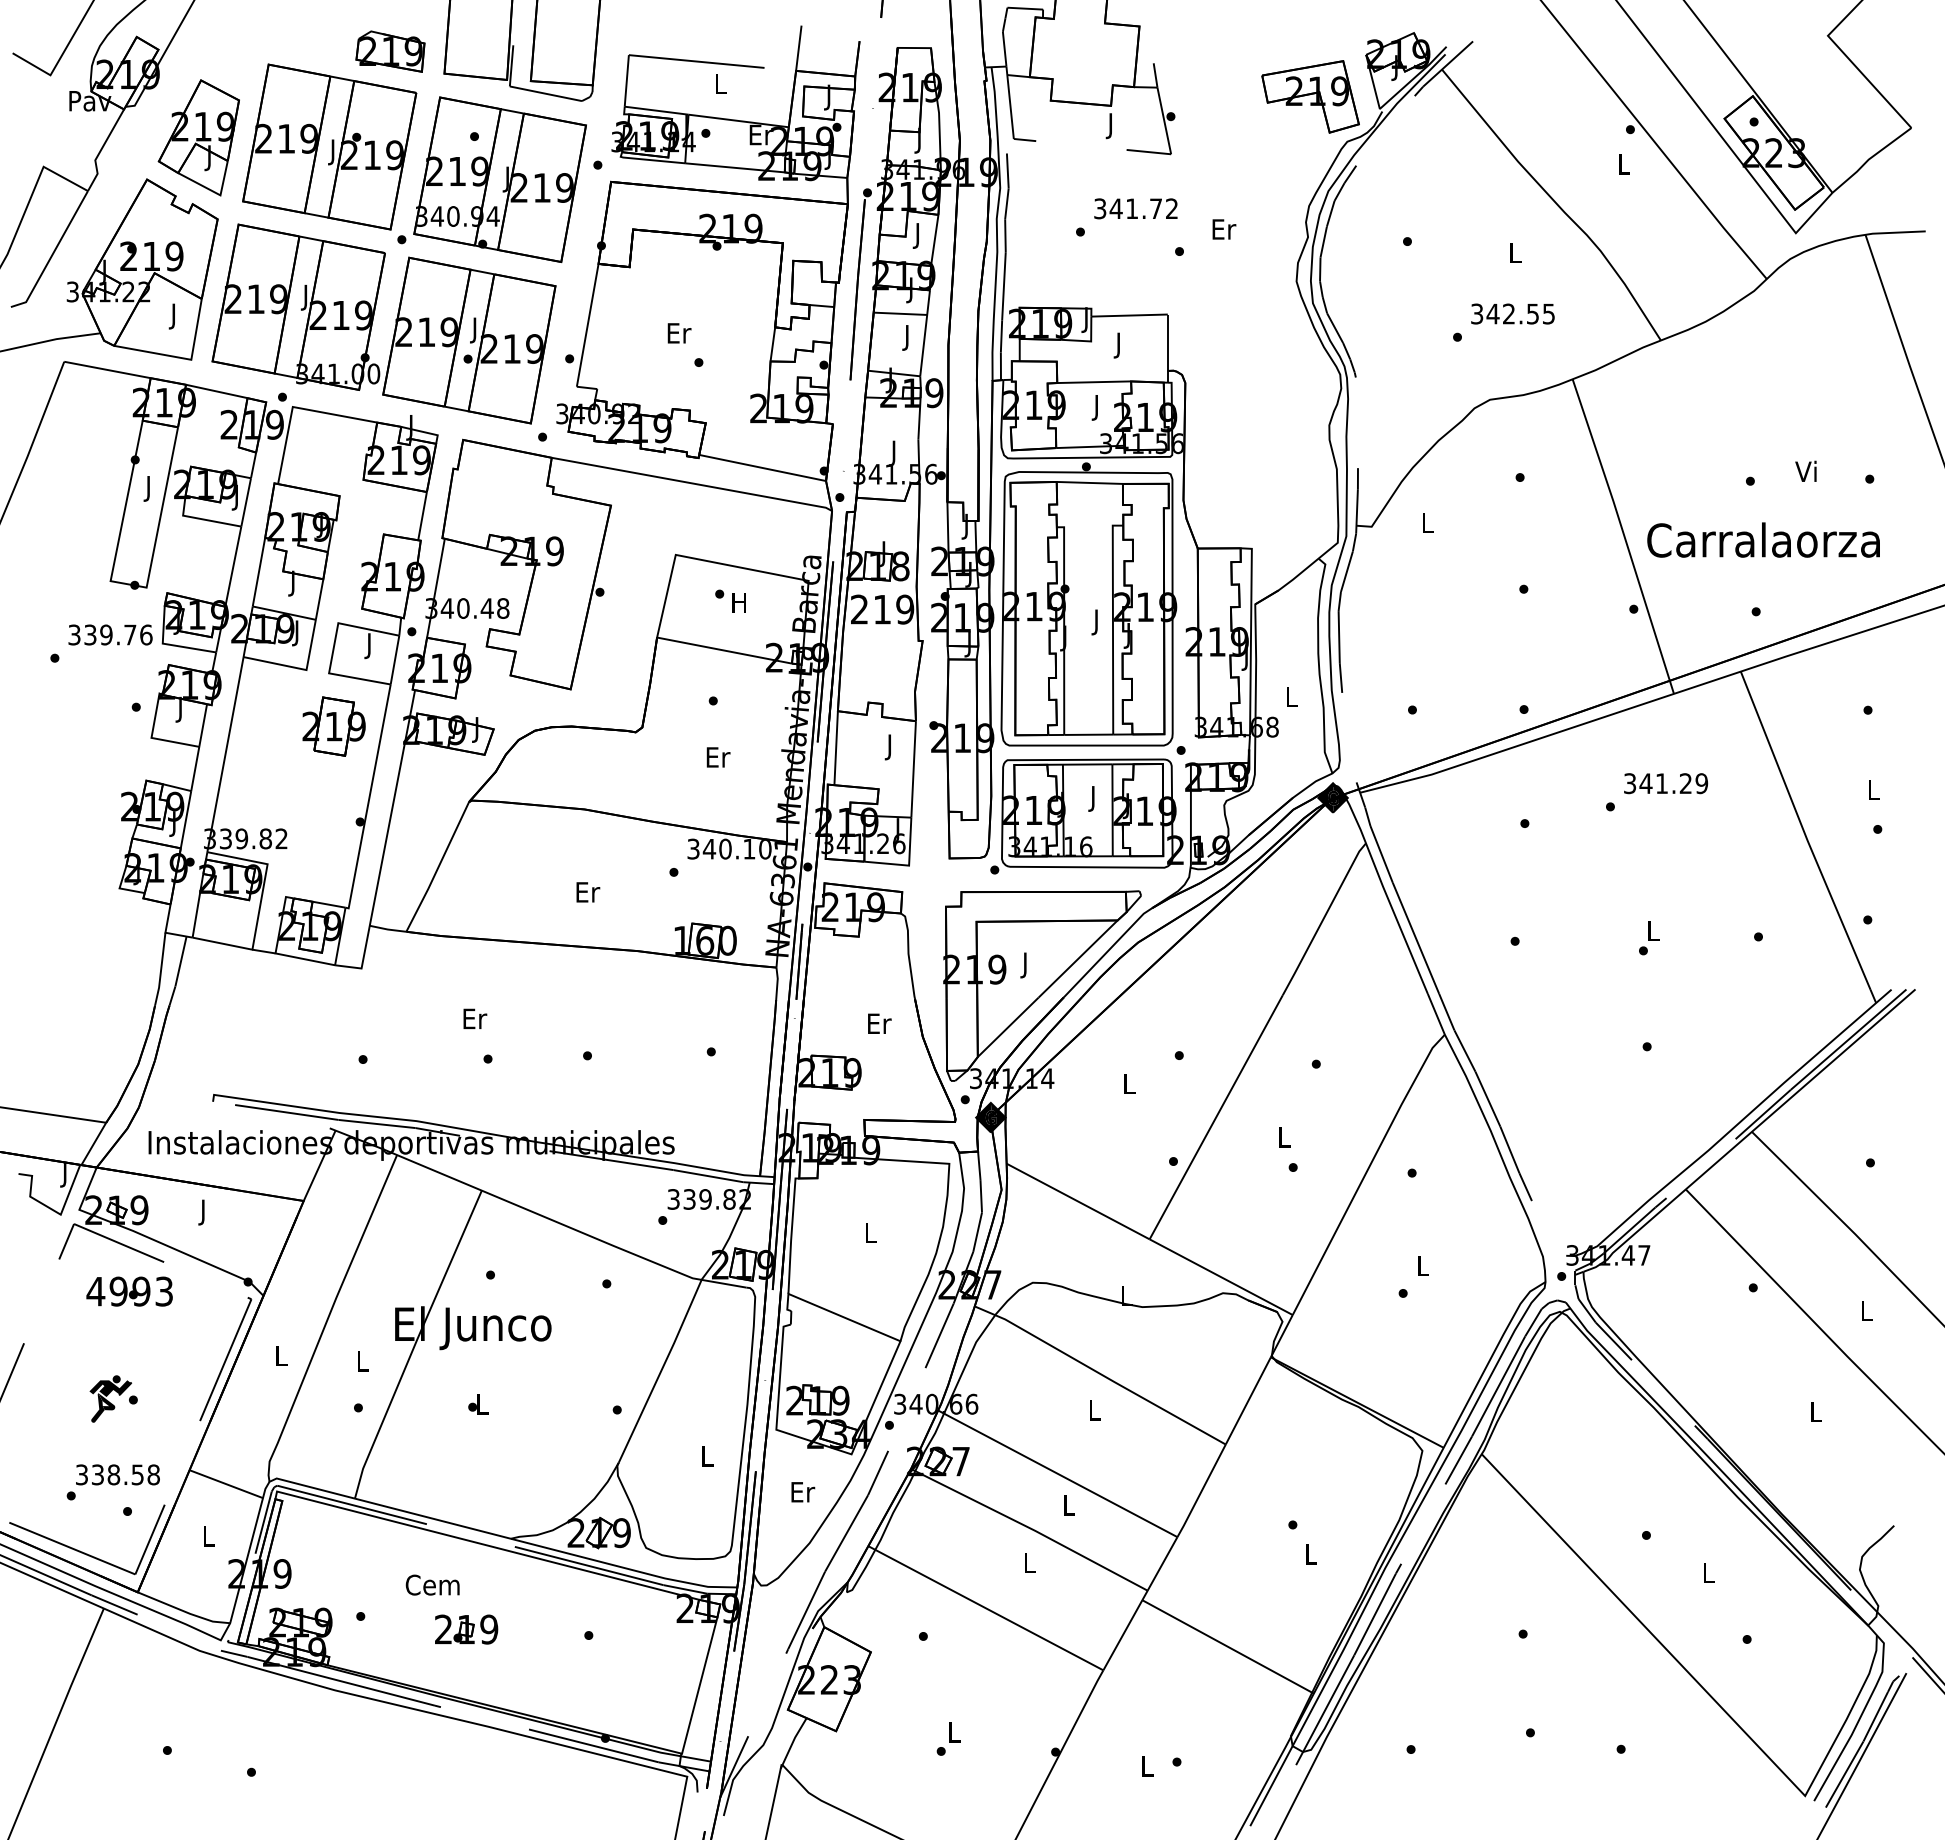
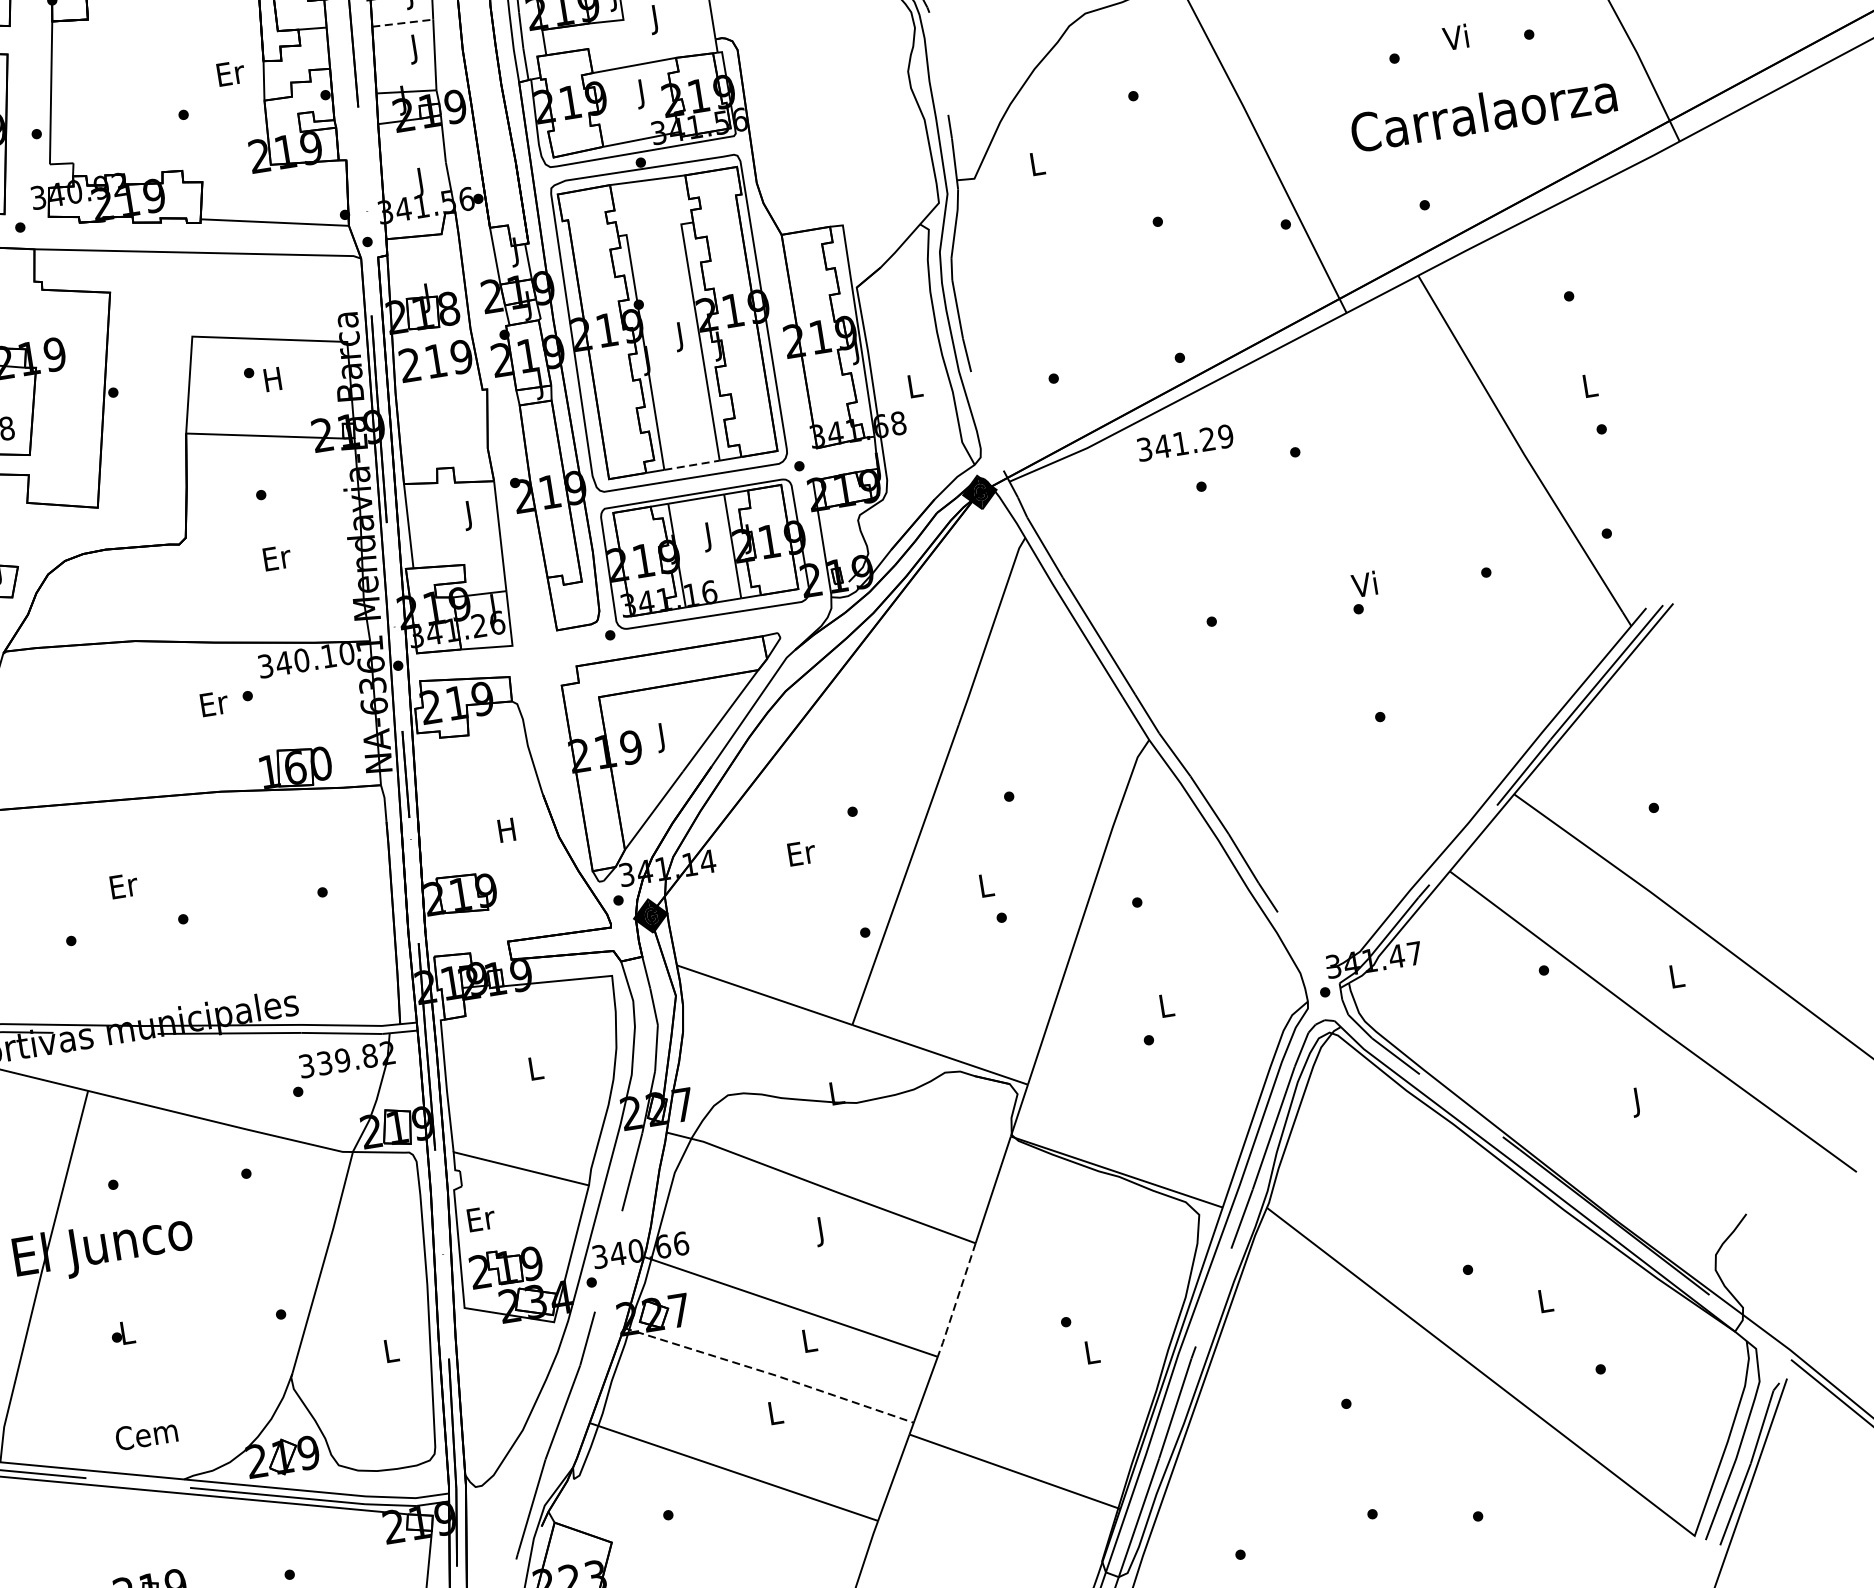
line: (900, 313) -> (402, 22), solid -> dashed
text: (679, 333) -> (231, 73), moved
text: (1763, 539) -> (1483, 111), moved
line: (1089, 734) -> (692, 464), solid -> dashed
text: (1666, 783) -> (1185, 442), moved
text: (588, 892) -> (214, 703), moved
text: (1651, 929) -> (1363, 583), L -> Vi
text: (475, 1018) -> (124, 885), moved
text: (879, 1023) -> (507, 829), Er -> H
text: (1129, 1084) -> (801, 853), L -> Er
text: (1094, 1413) -> (821, 1232), L -> J
text: (1815, 1414) -> (1637, 1102), L -> J
text: (803, 1492) -> (481, 1219), moved
line: (1201, 1492) -> (956, 1301), solid -> dashed
line: (1031, 1528) -> (771, 1373), solid -> dashed
text: (432, 1584) -> (146, 1434), moved

